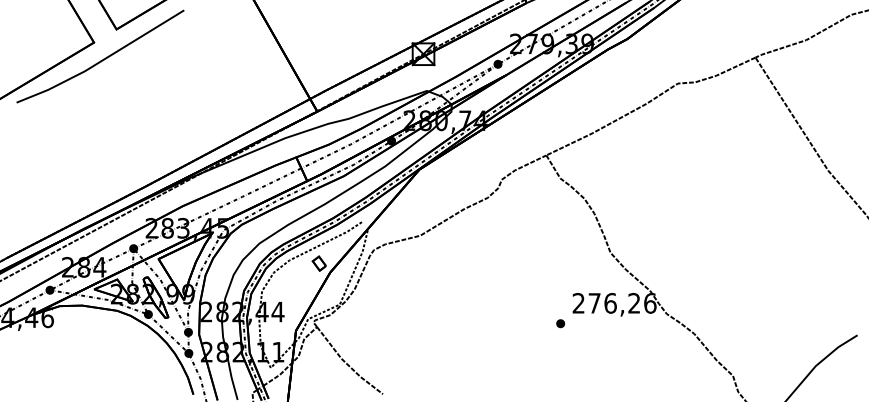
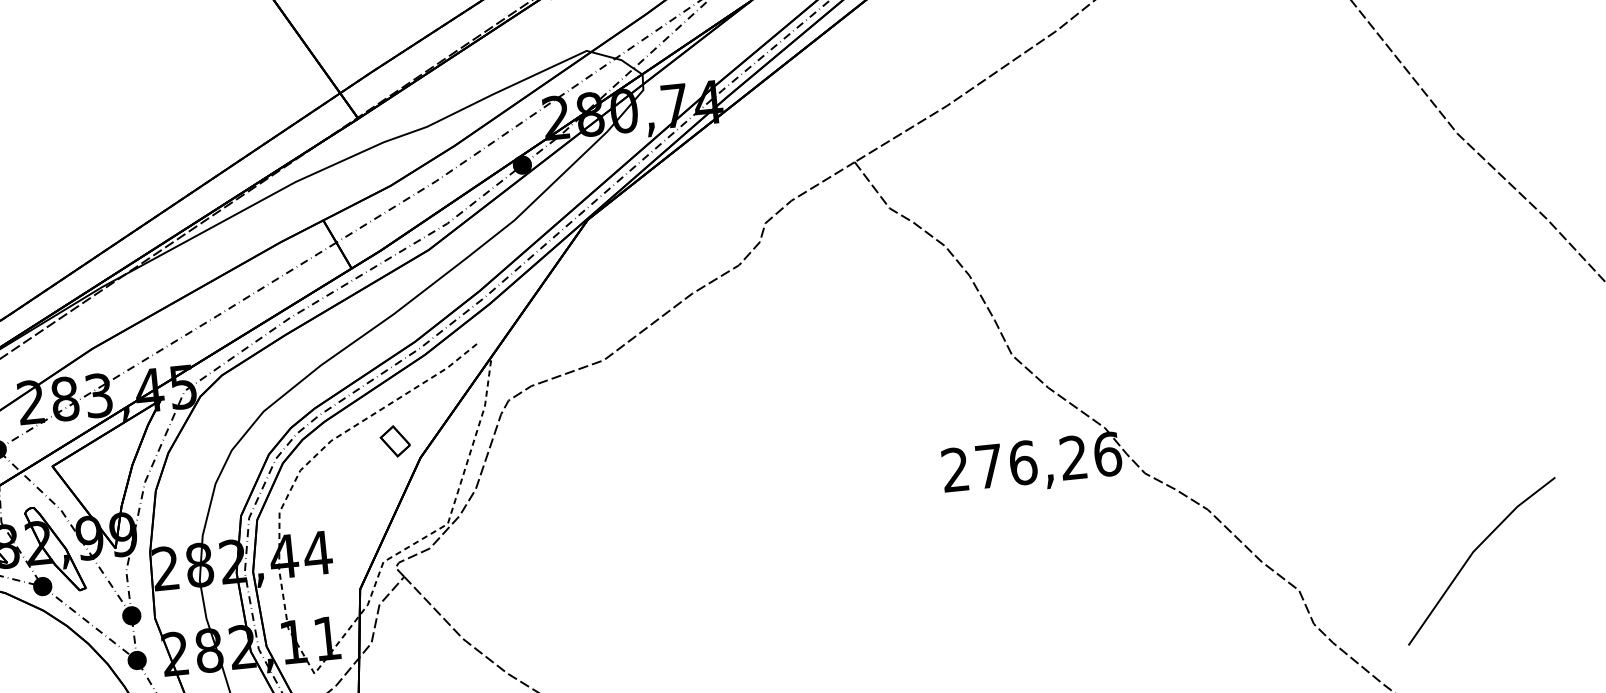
part: (560, 323) -> (921, 516), removed

